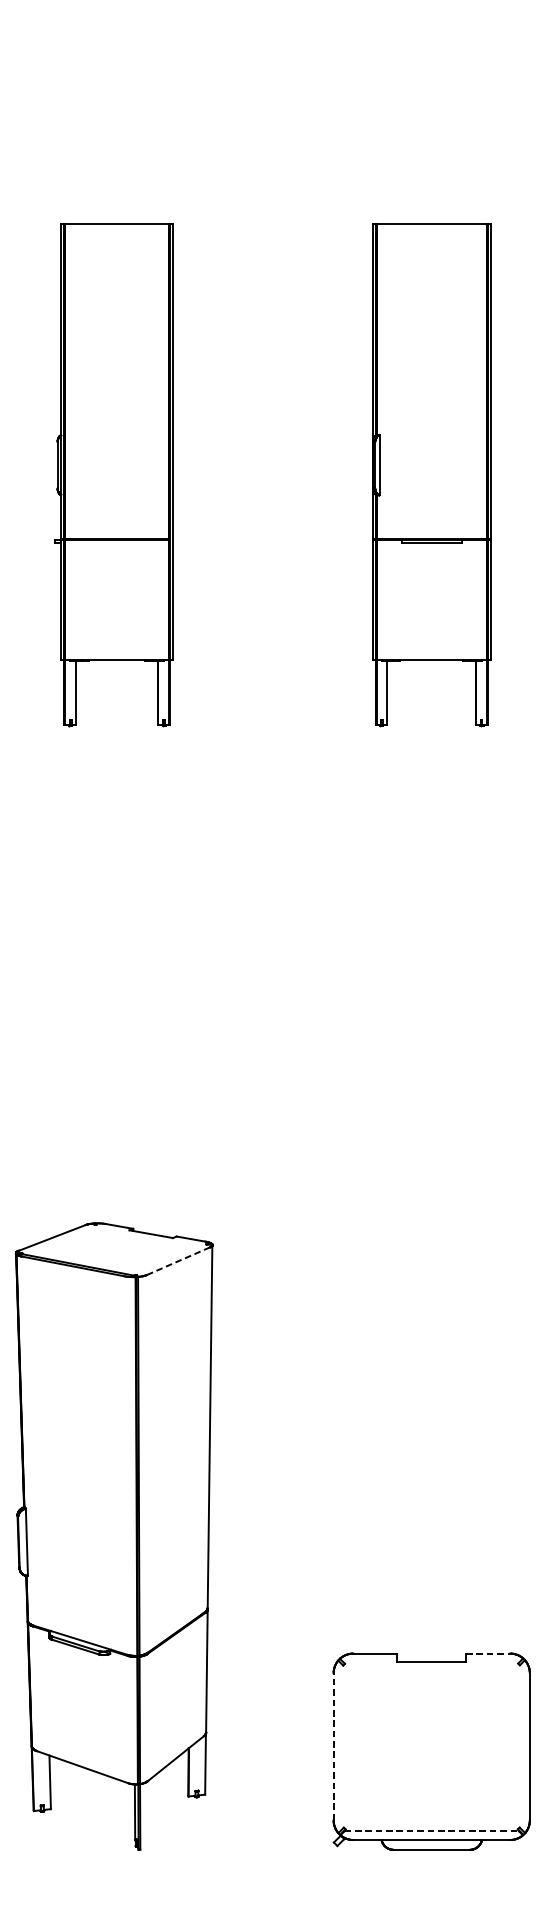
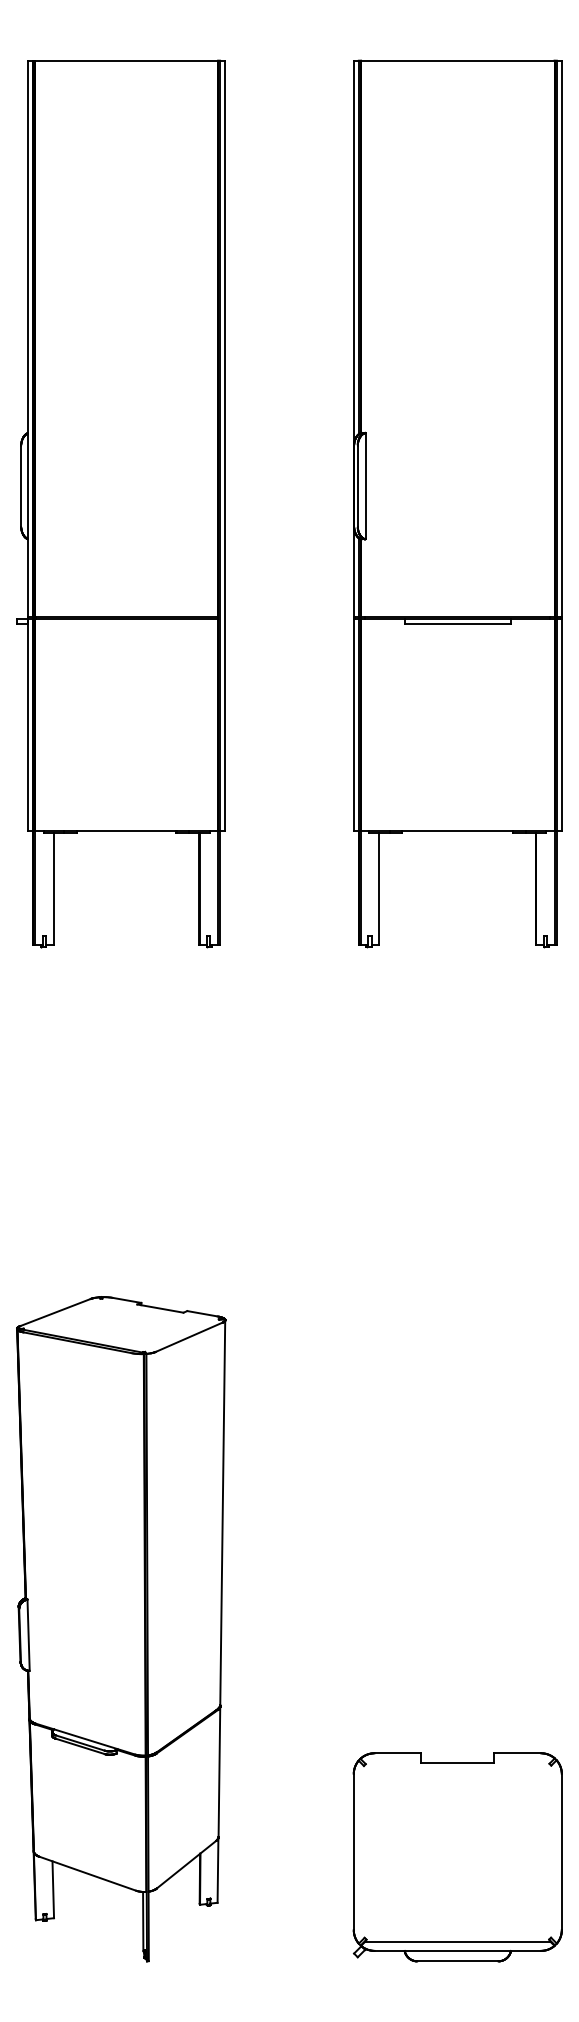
part: (113, 474) -> (120, 503), size x1.67
part: (431, 474) -> (457, 503), size x1.67
line: (178, 1261) -> (189, 1337), dashed -> solid
line: (488, 1653) -> (518, 1753), dashed -> solid
line: (333, 1746) -> (353, 1851), dashed -> solid
line: (432, 1831) -> (458, 1941), dashed -> solid

